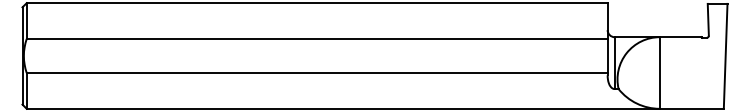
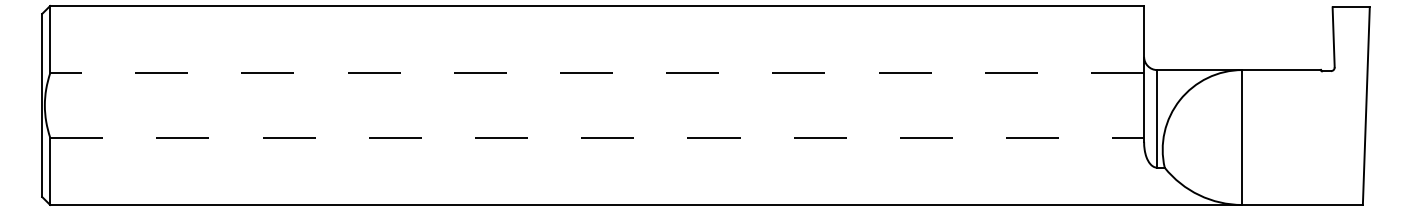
line: (316, 38) -> (595, 72), solid -> dashed
line: (317, 73) -> (597, 138), solid -> dashed

